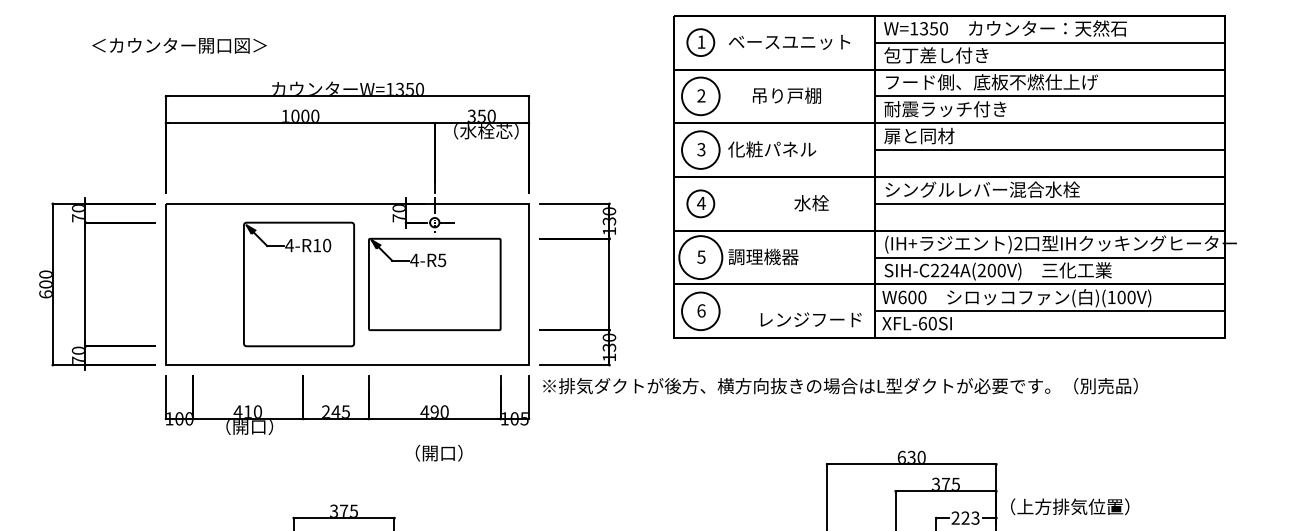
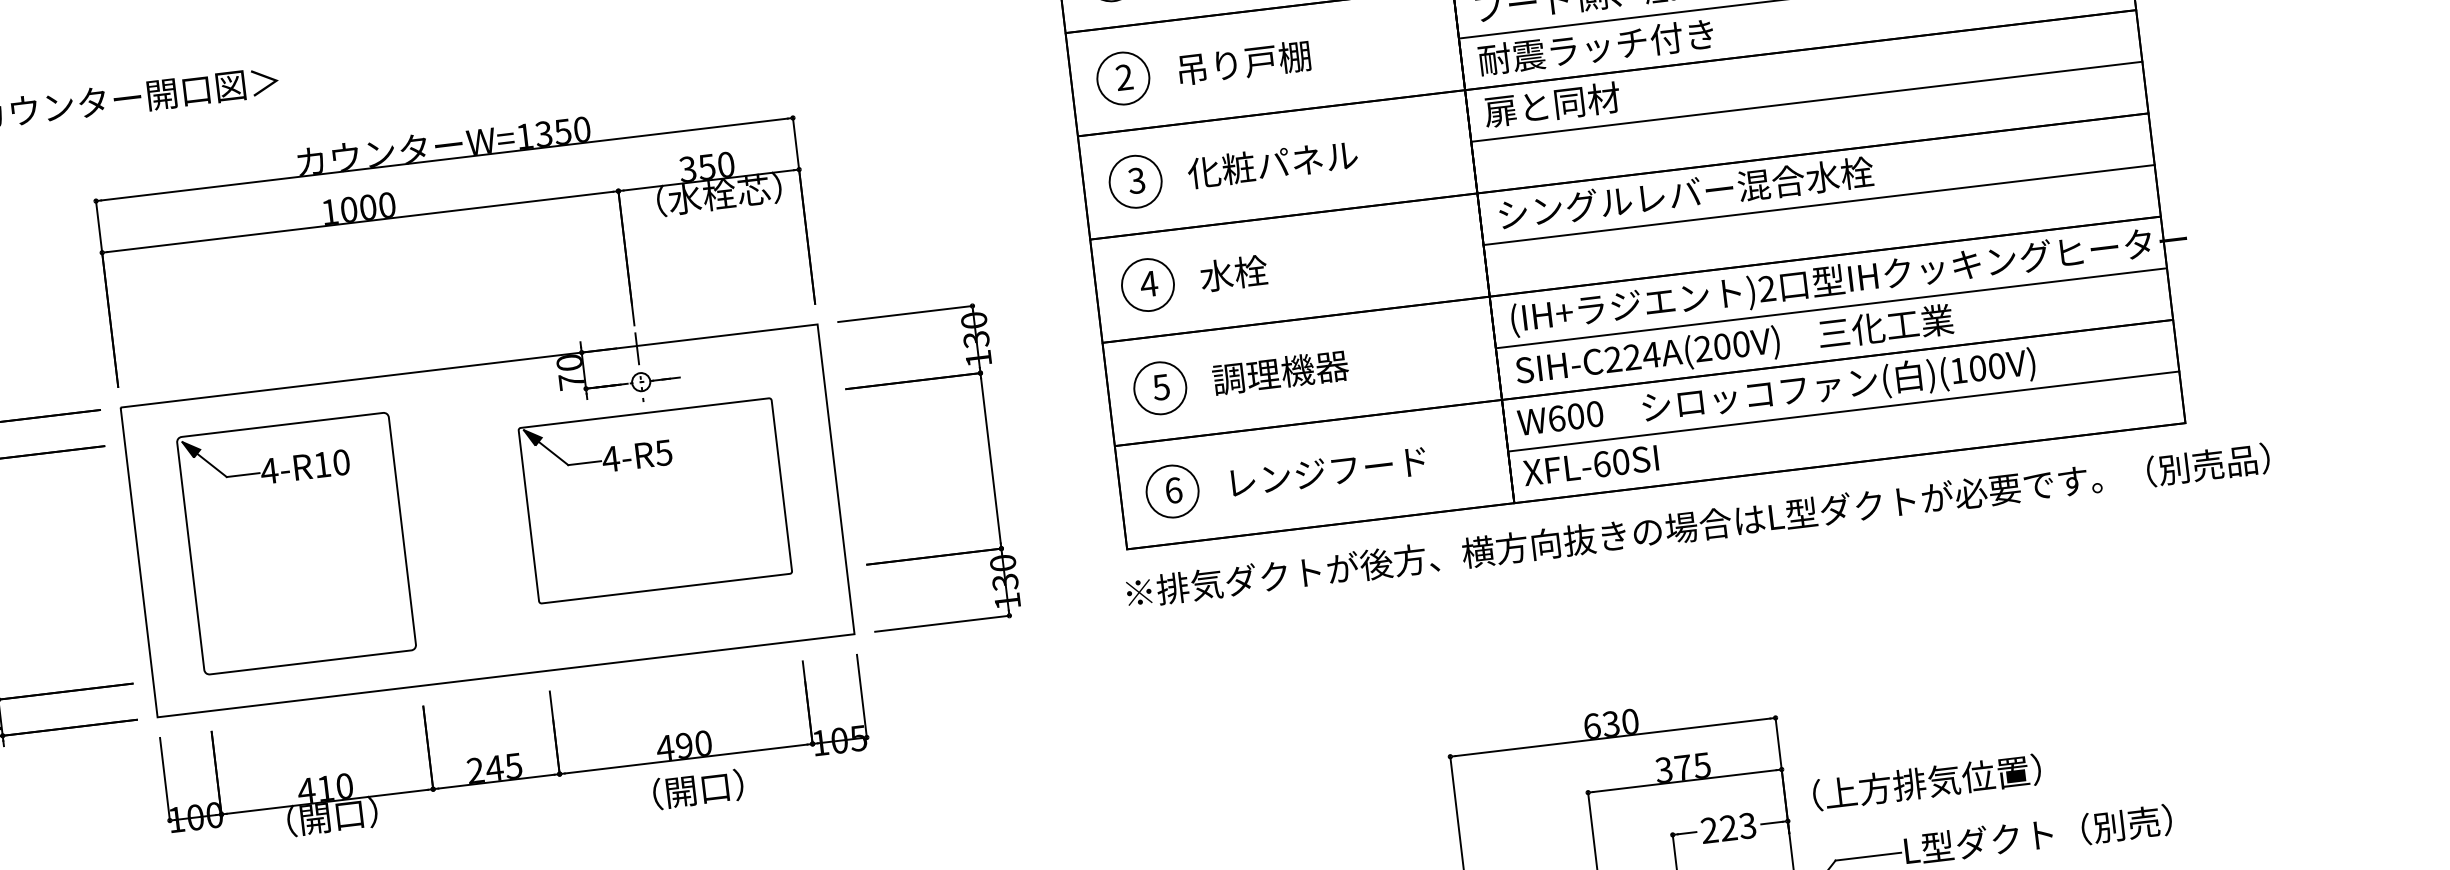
circle: (700, 95) -> (1122, 76), size x0.71
text: (786, 95) -> (1243, 62), moved
circle: (700, 149) -> (1134, 180), size x0.71
text: (811, 203) -> (1233, 274), moved
circle: (700, 257) -> (1159, 388), size x0.62
part: (298, 284) -> (295, 543), moved
circle: (700, 310) -> (1171, 489), size x0.71
text: (810, 319) -> (1327, 471), moved
text: (840, 386) -> (1698, 526), moved
text: (438, 453) -> (697, 790), moved

